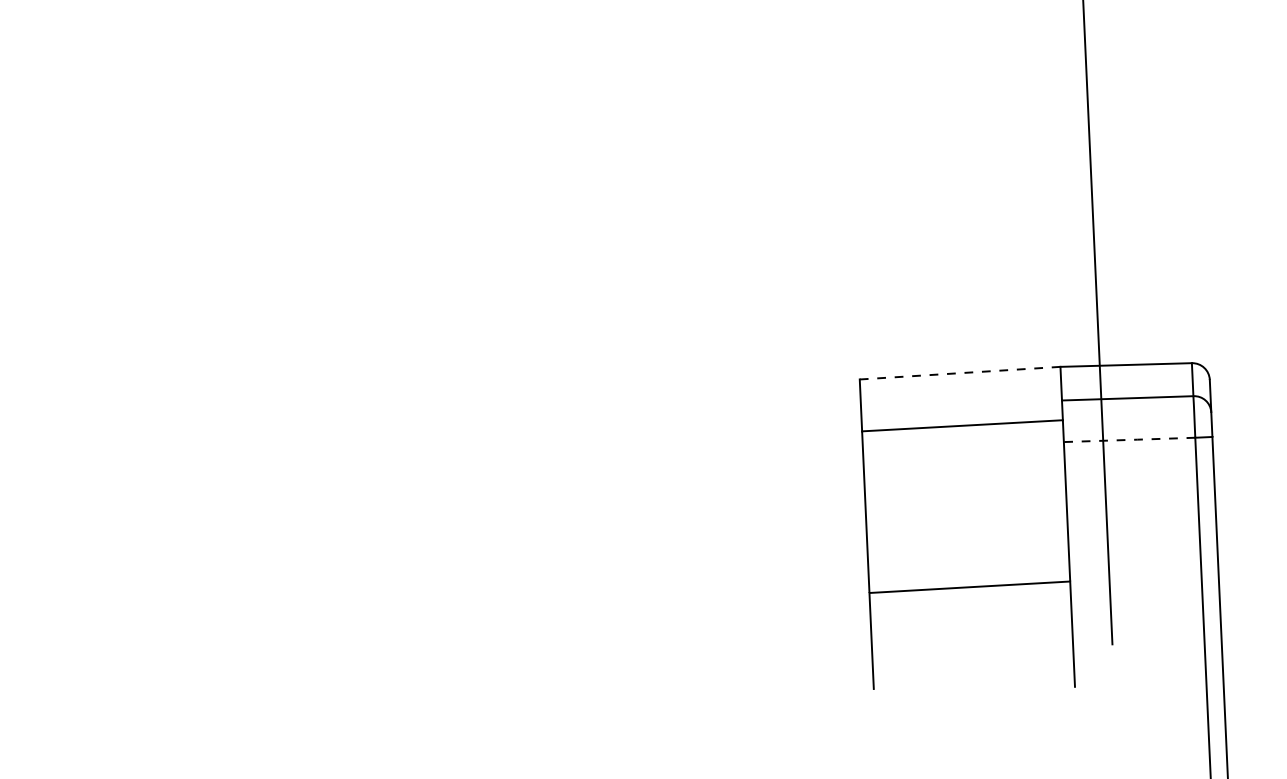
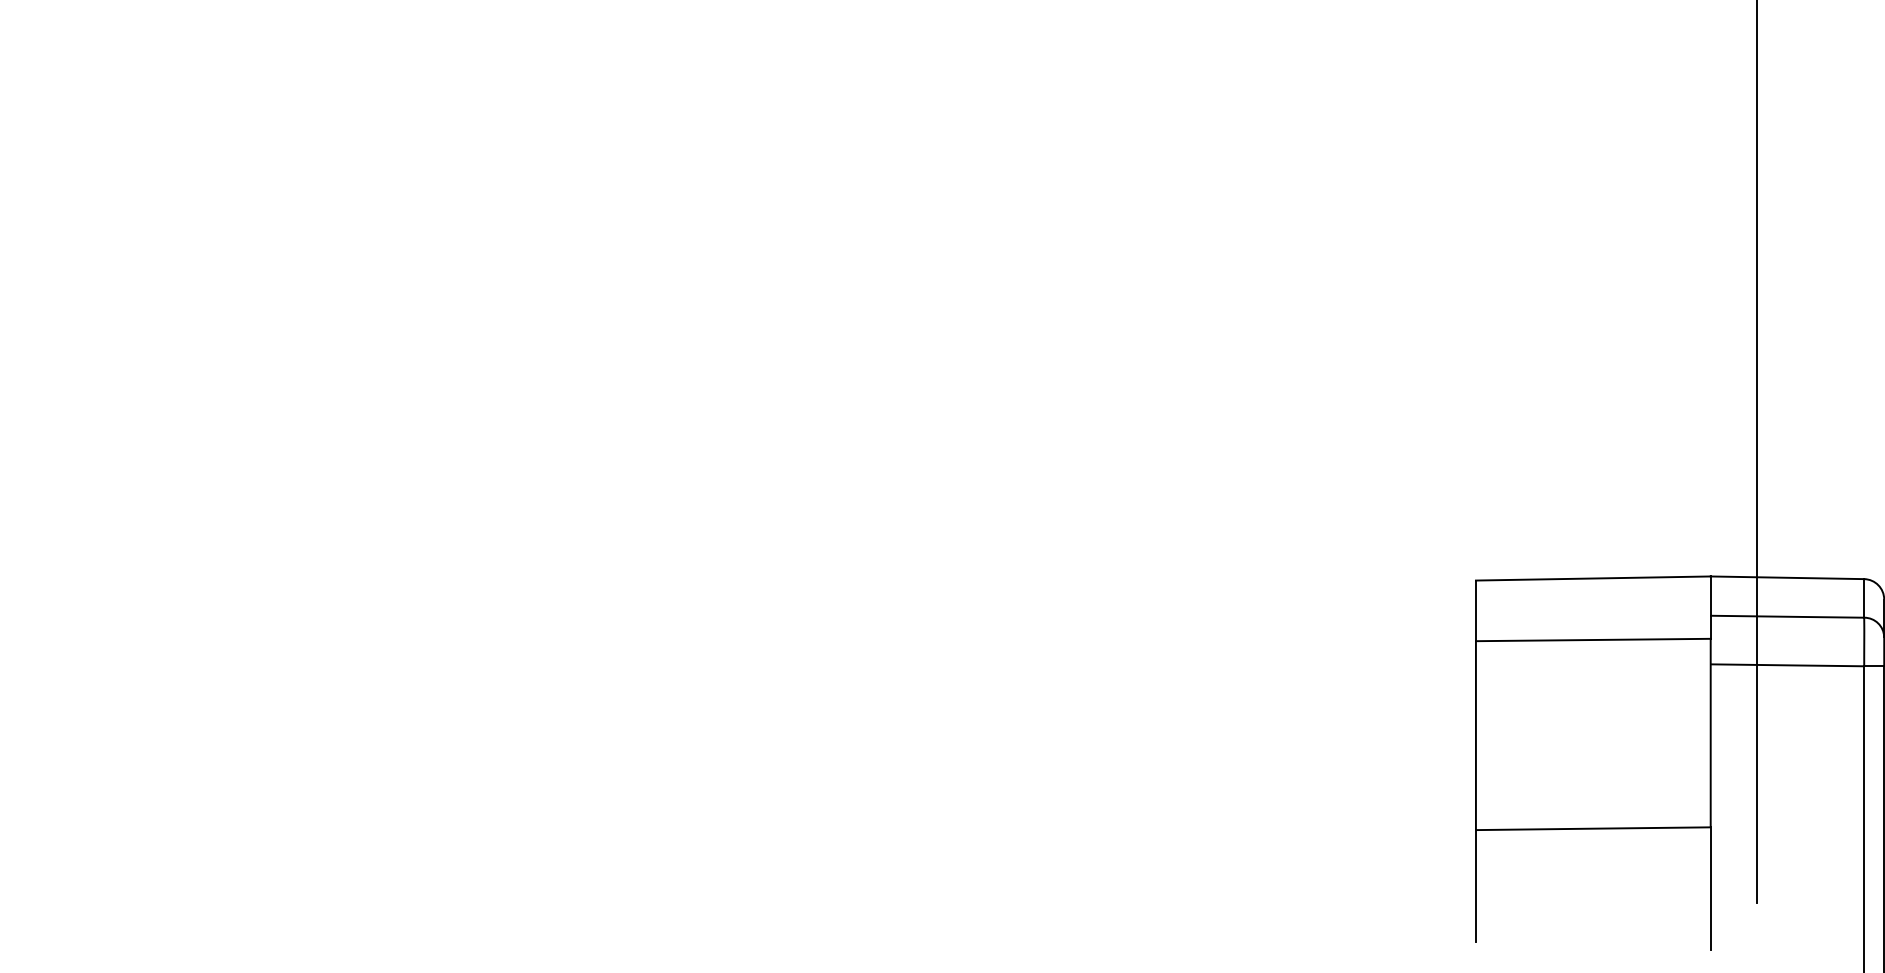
line: (959, 373) -> (1592, 578), dashed -> solid
line: (1130, 440) -> (1788, 665), dashed -> solid

